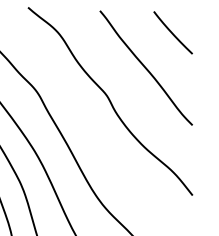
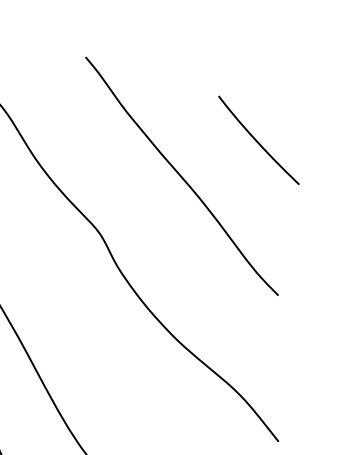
curve: (172, 32) -> (257, 139), moved

